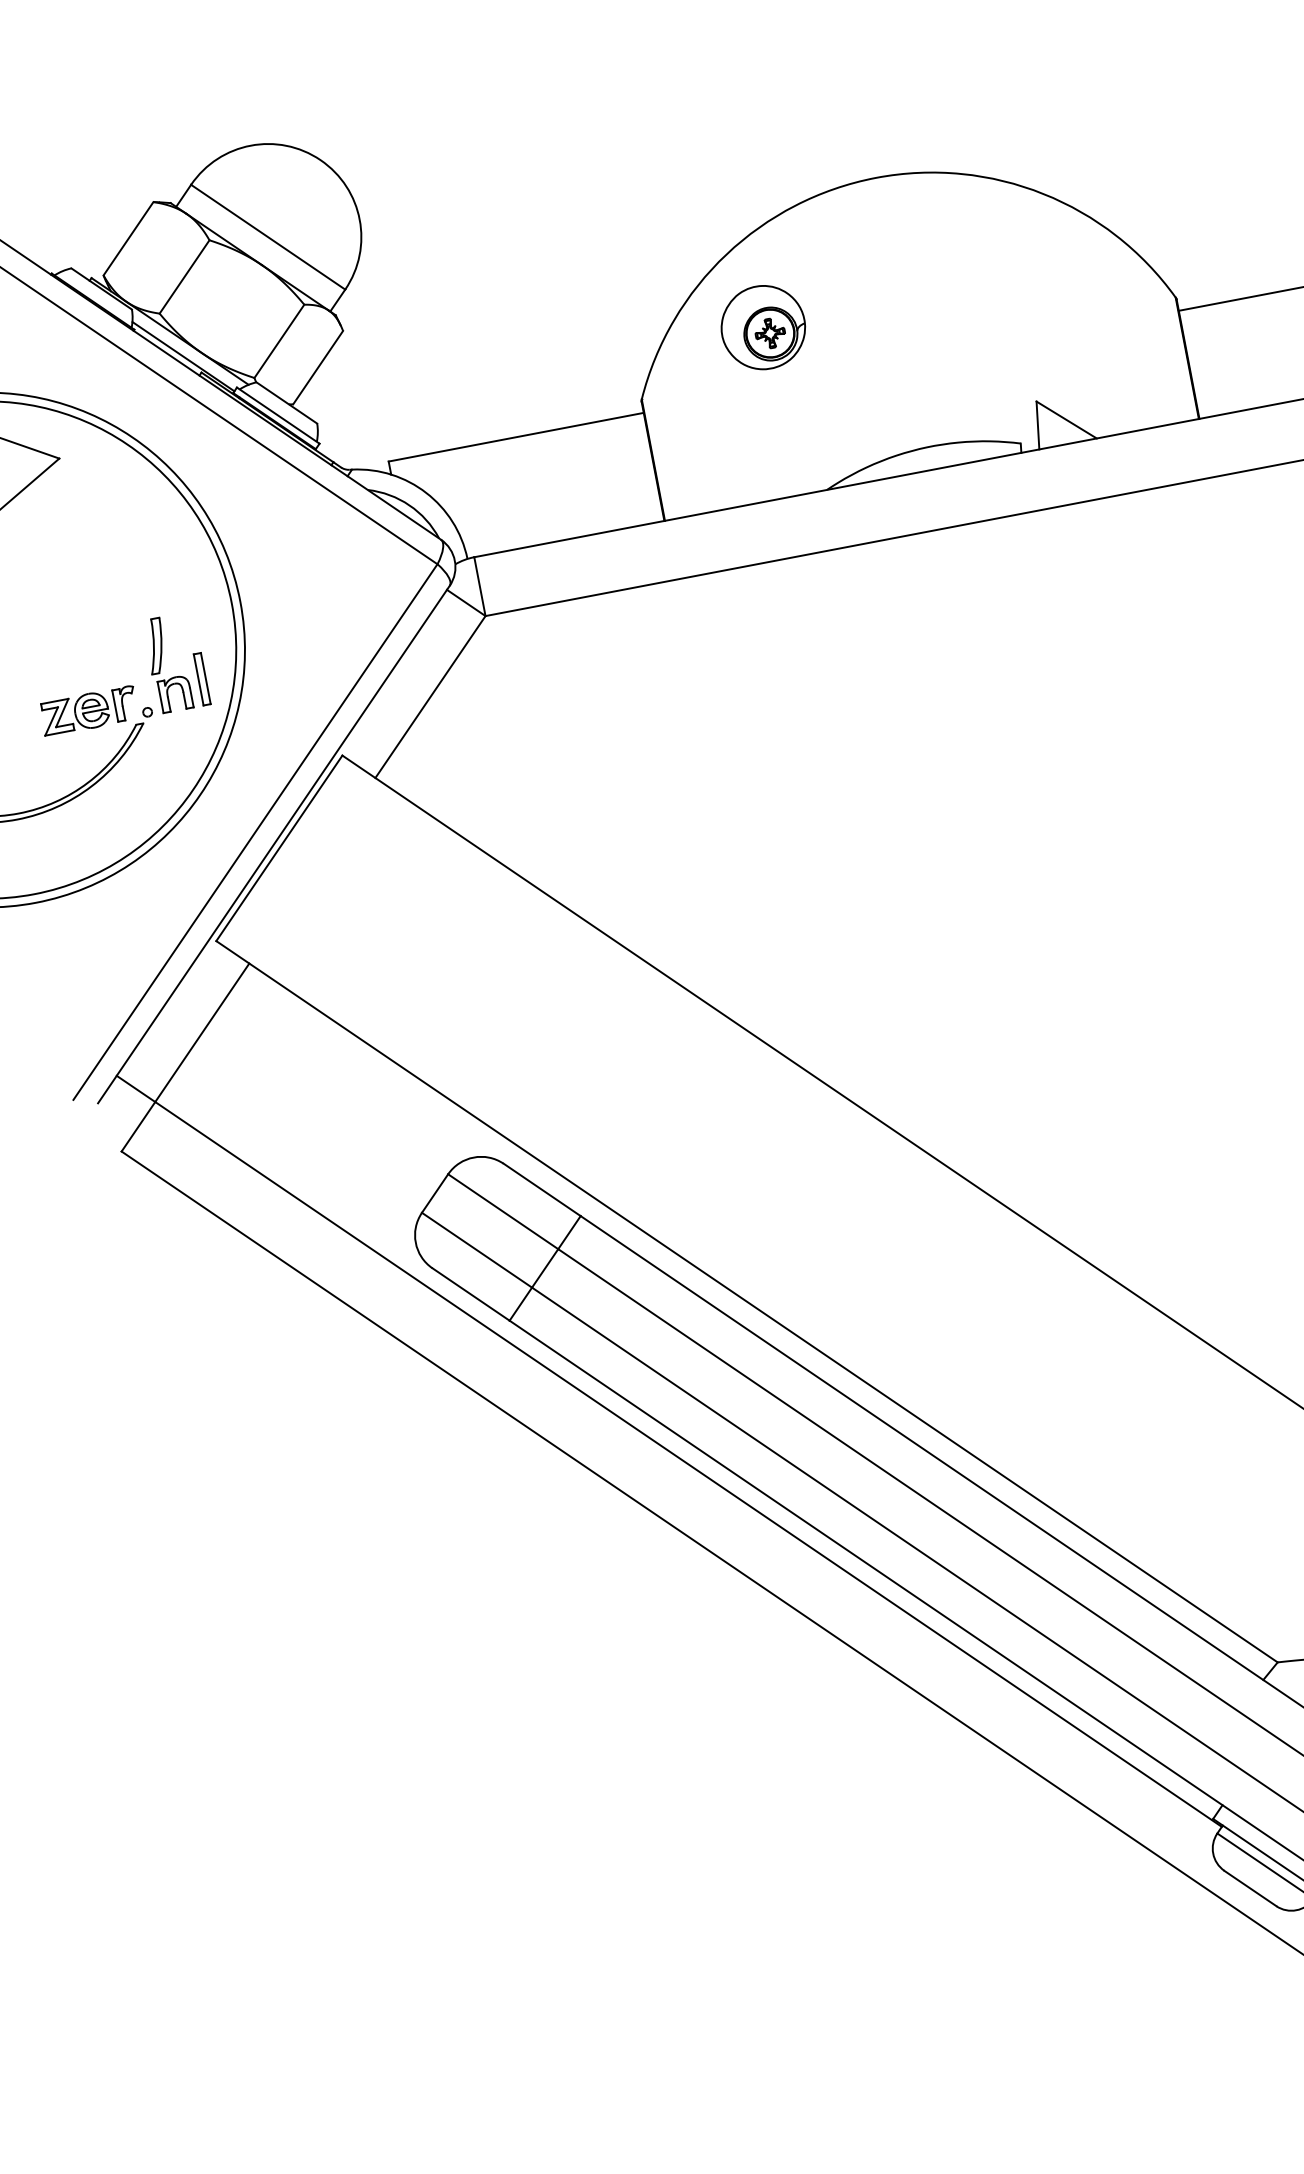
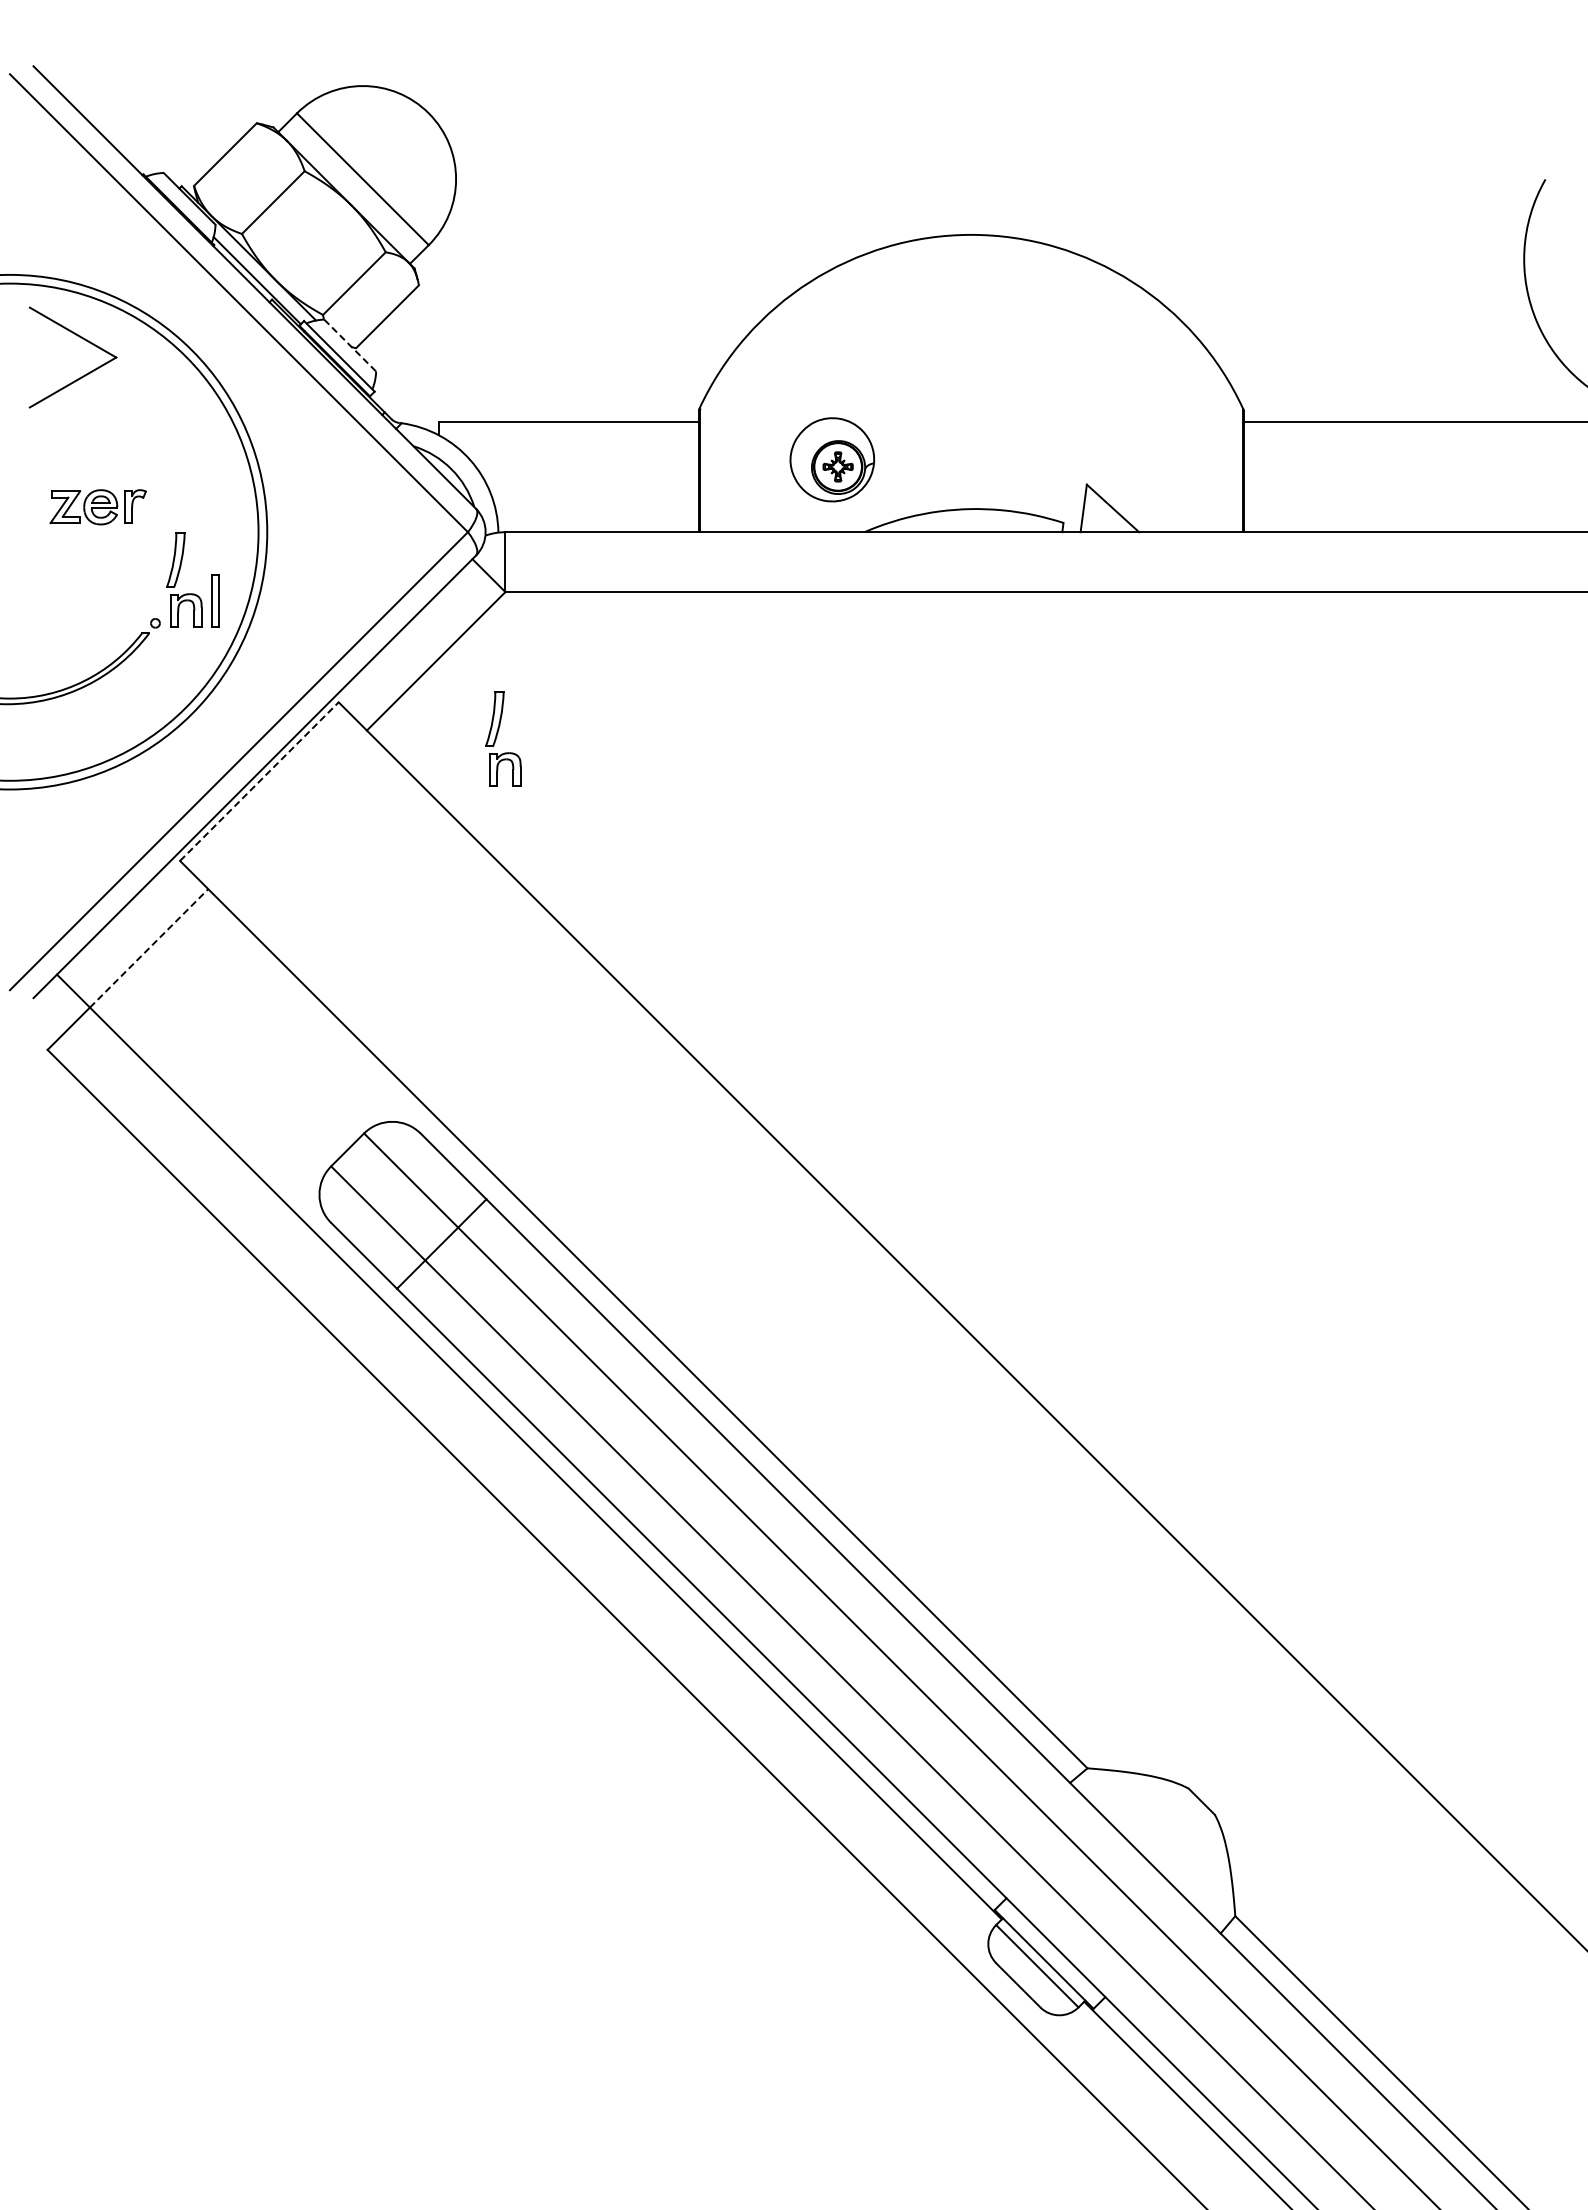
part: (763, 327) -> (832, 459), moved
line: (287, 402) -> (350, 345), solid -> dashed
part: (88, 711) -> (97, 507), moved
part: (504, 759) -> (497, 736), added
line: (279, 848) -> (259, 781), solid -> dashed
line: (202, 1032) -> (149, 948), solid -> dashed

